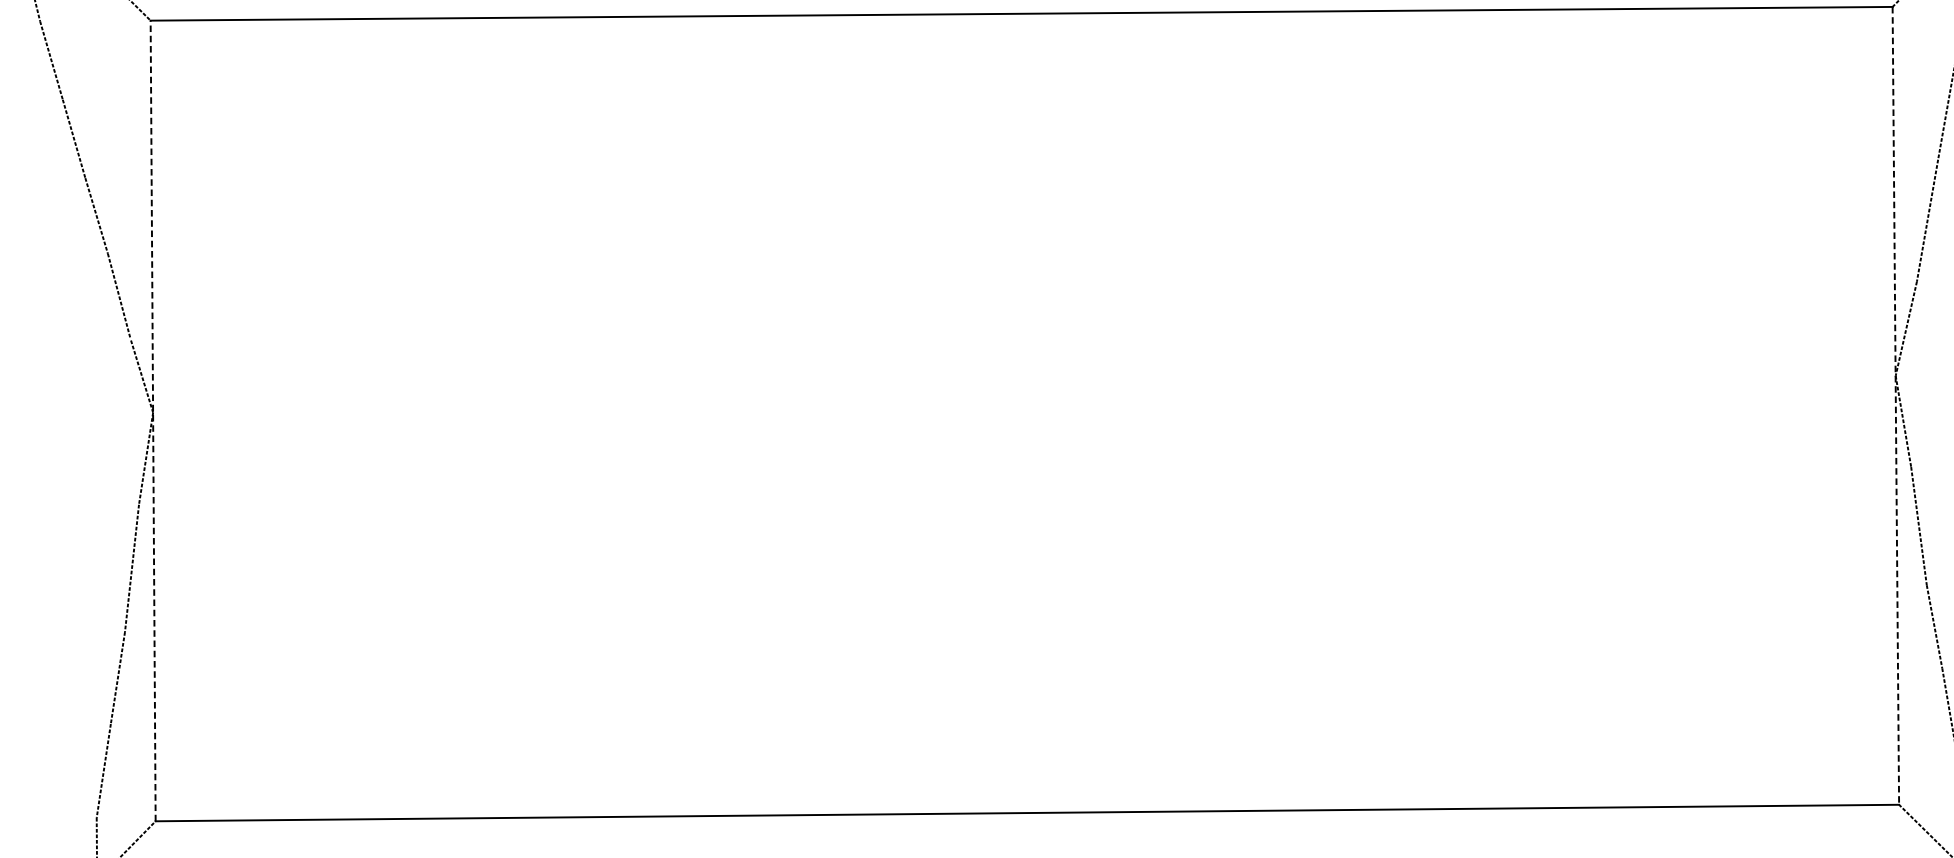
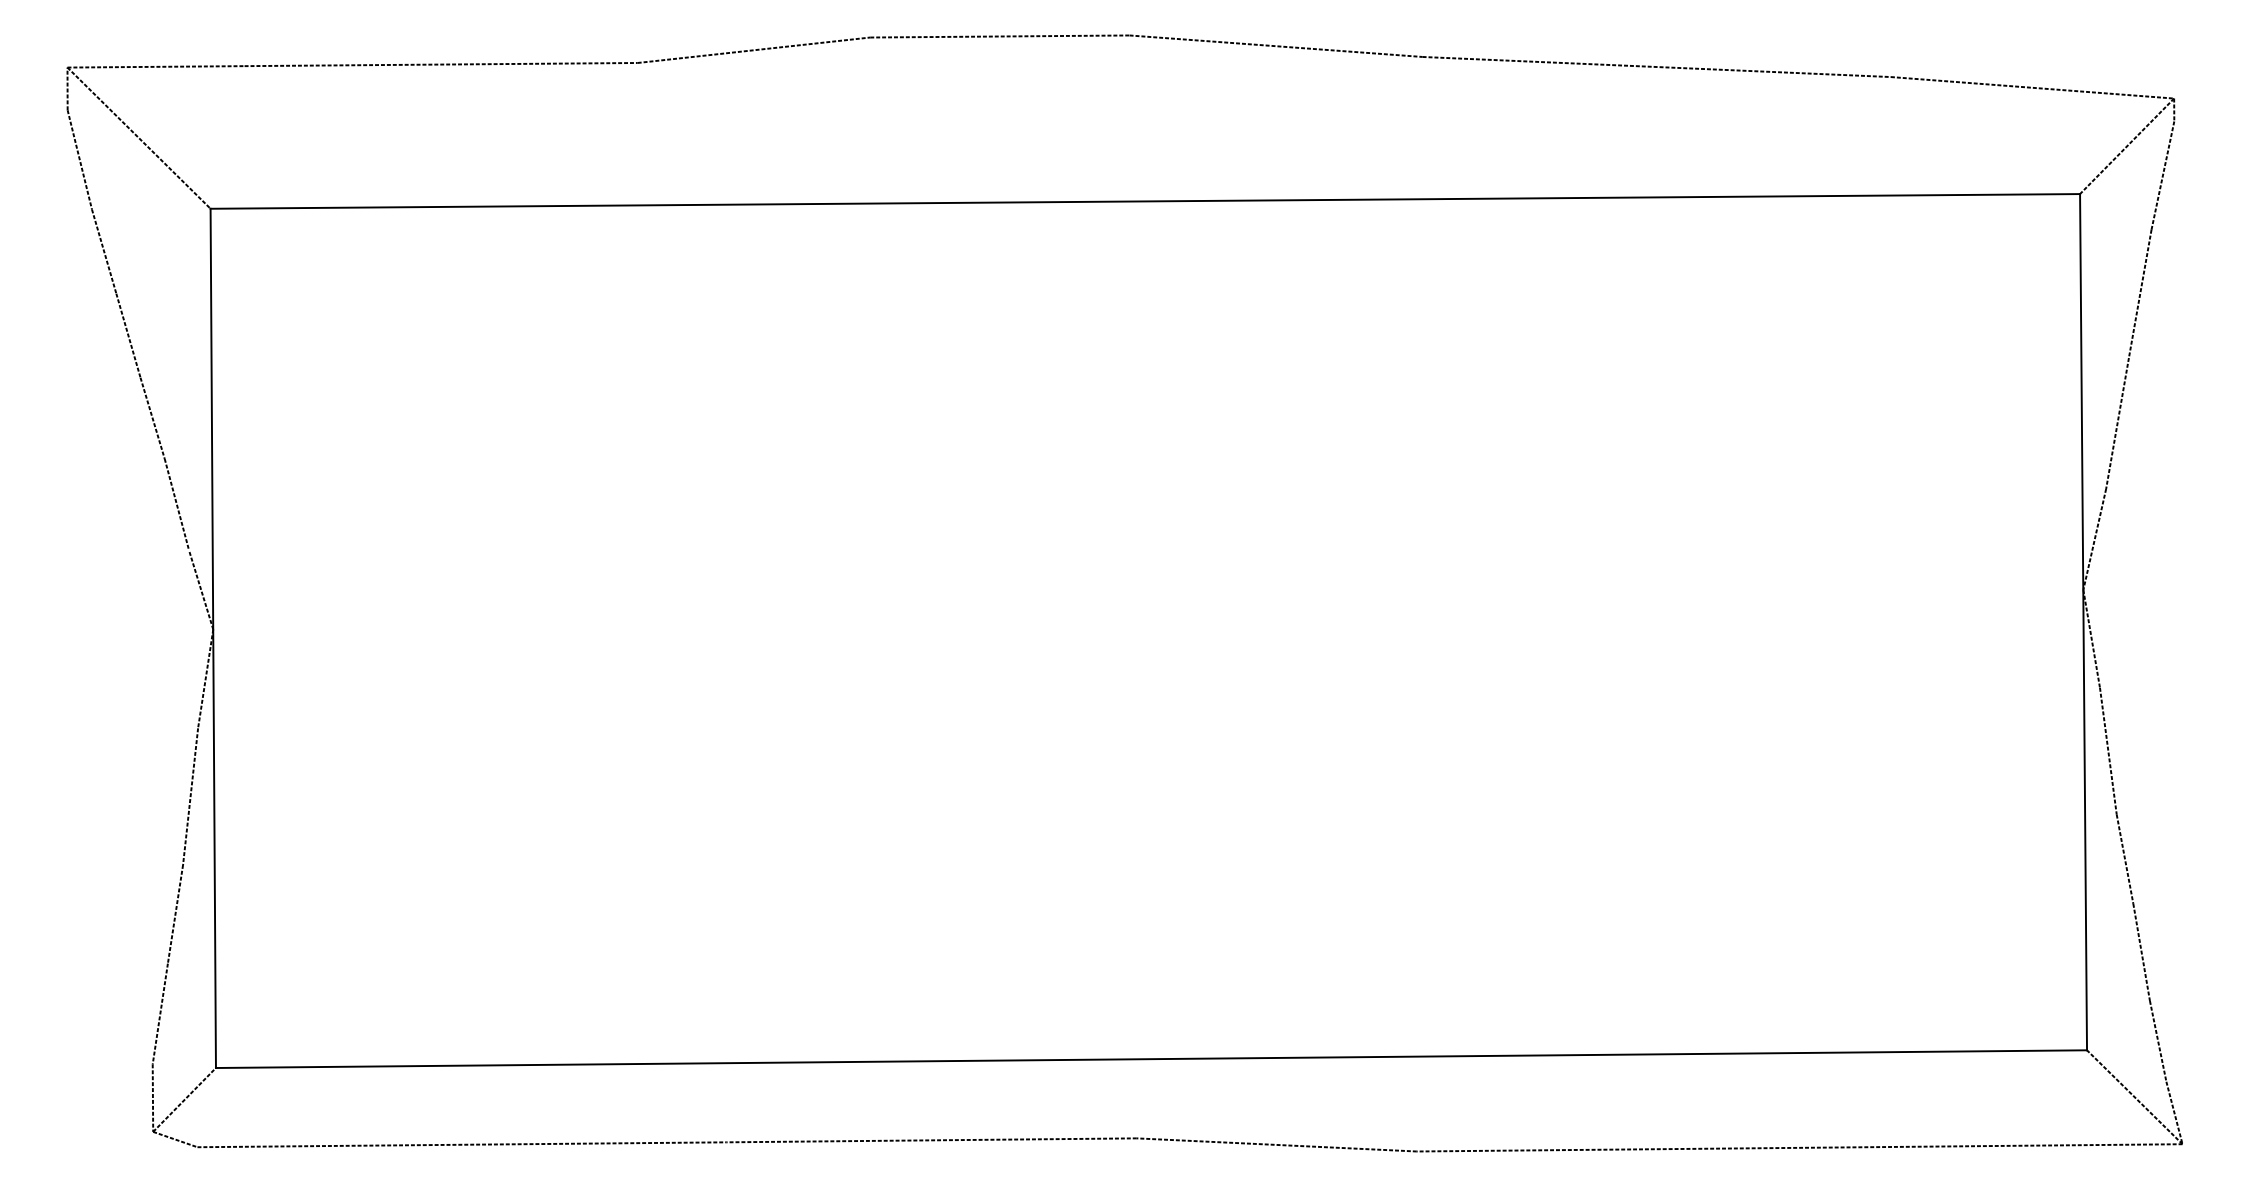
line: (1895, 406) -> (2083, 622), dashed -> solid
line: (153, 421) -> (213, 638), dashed -> solid

